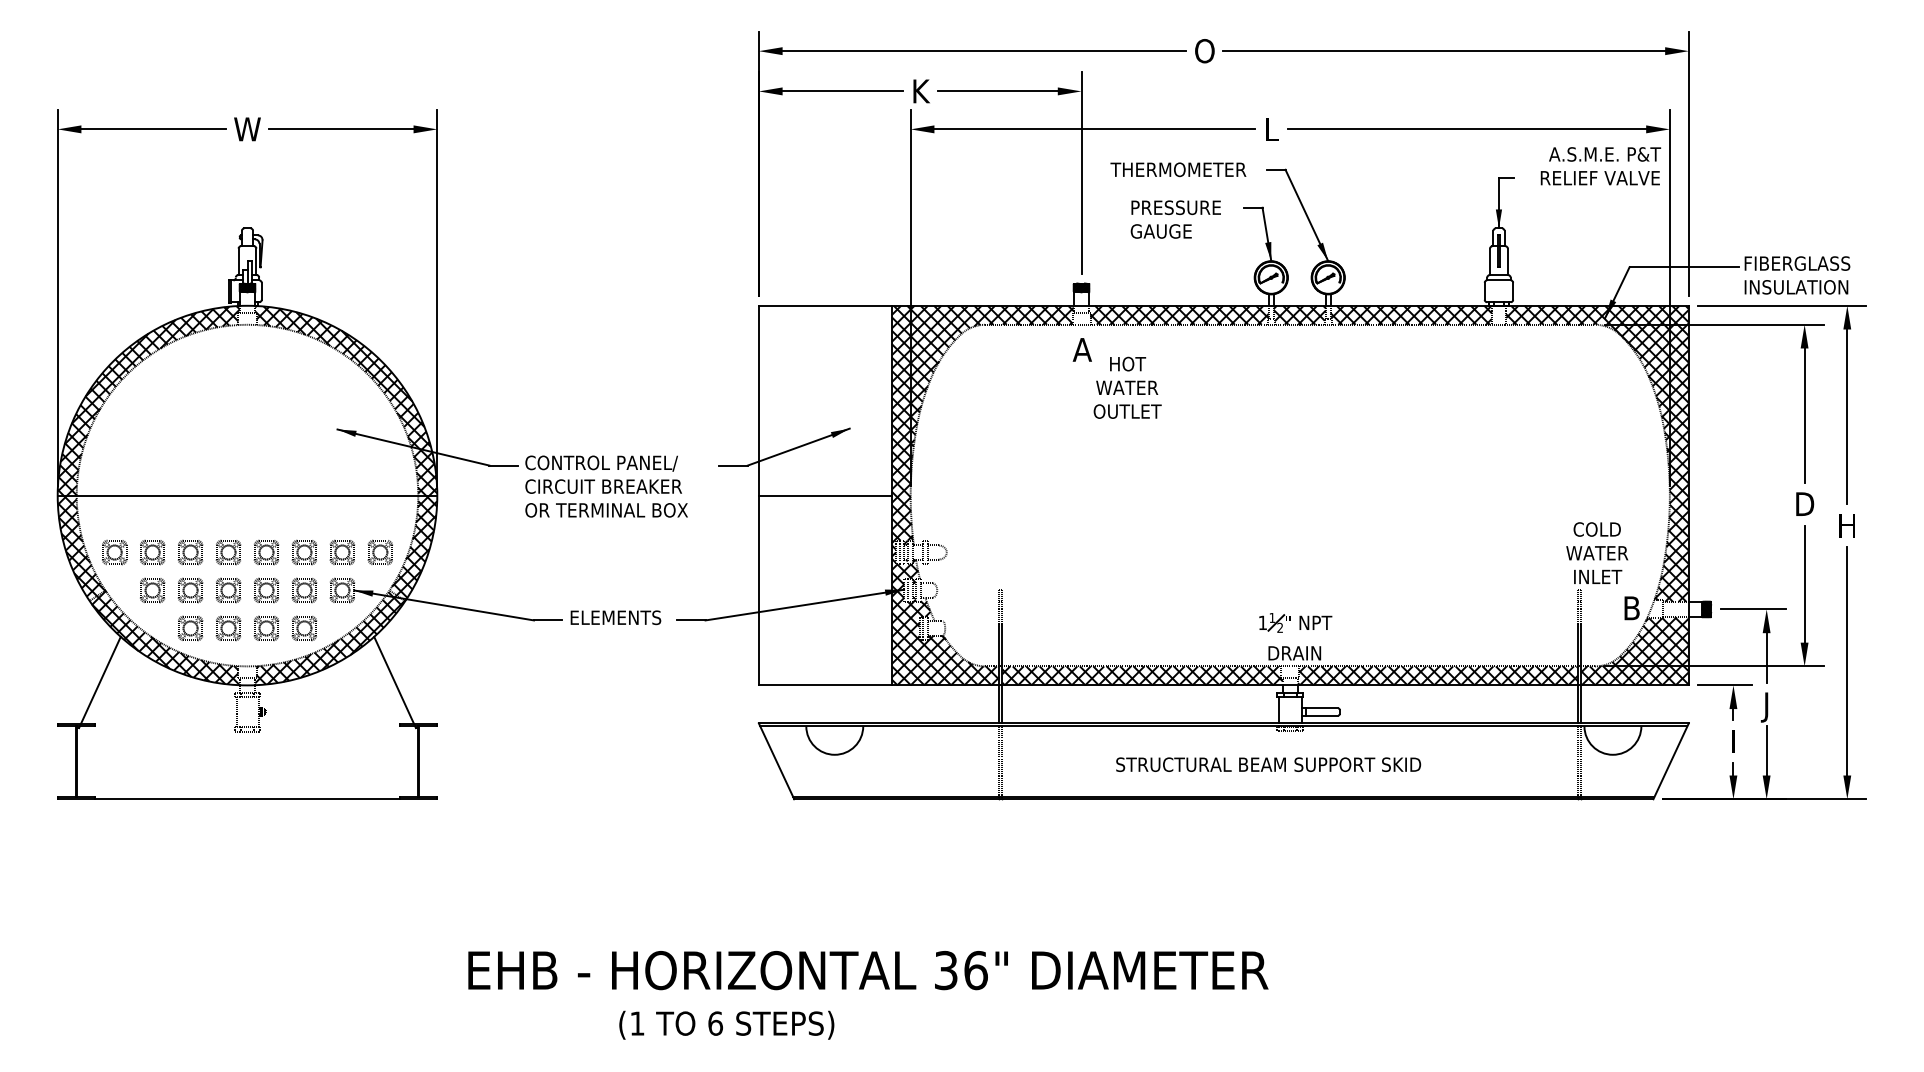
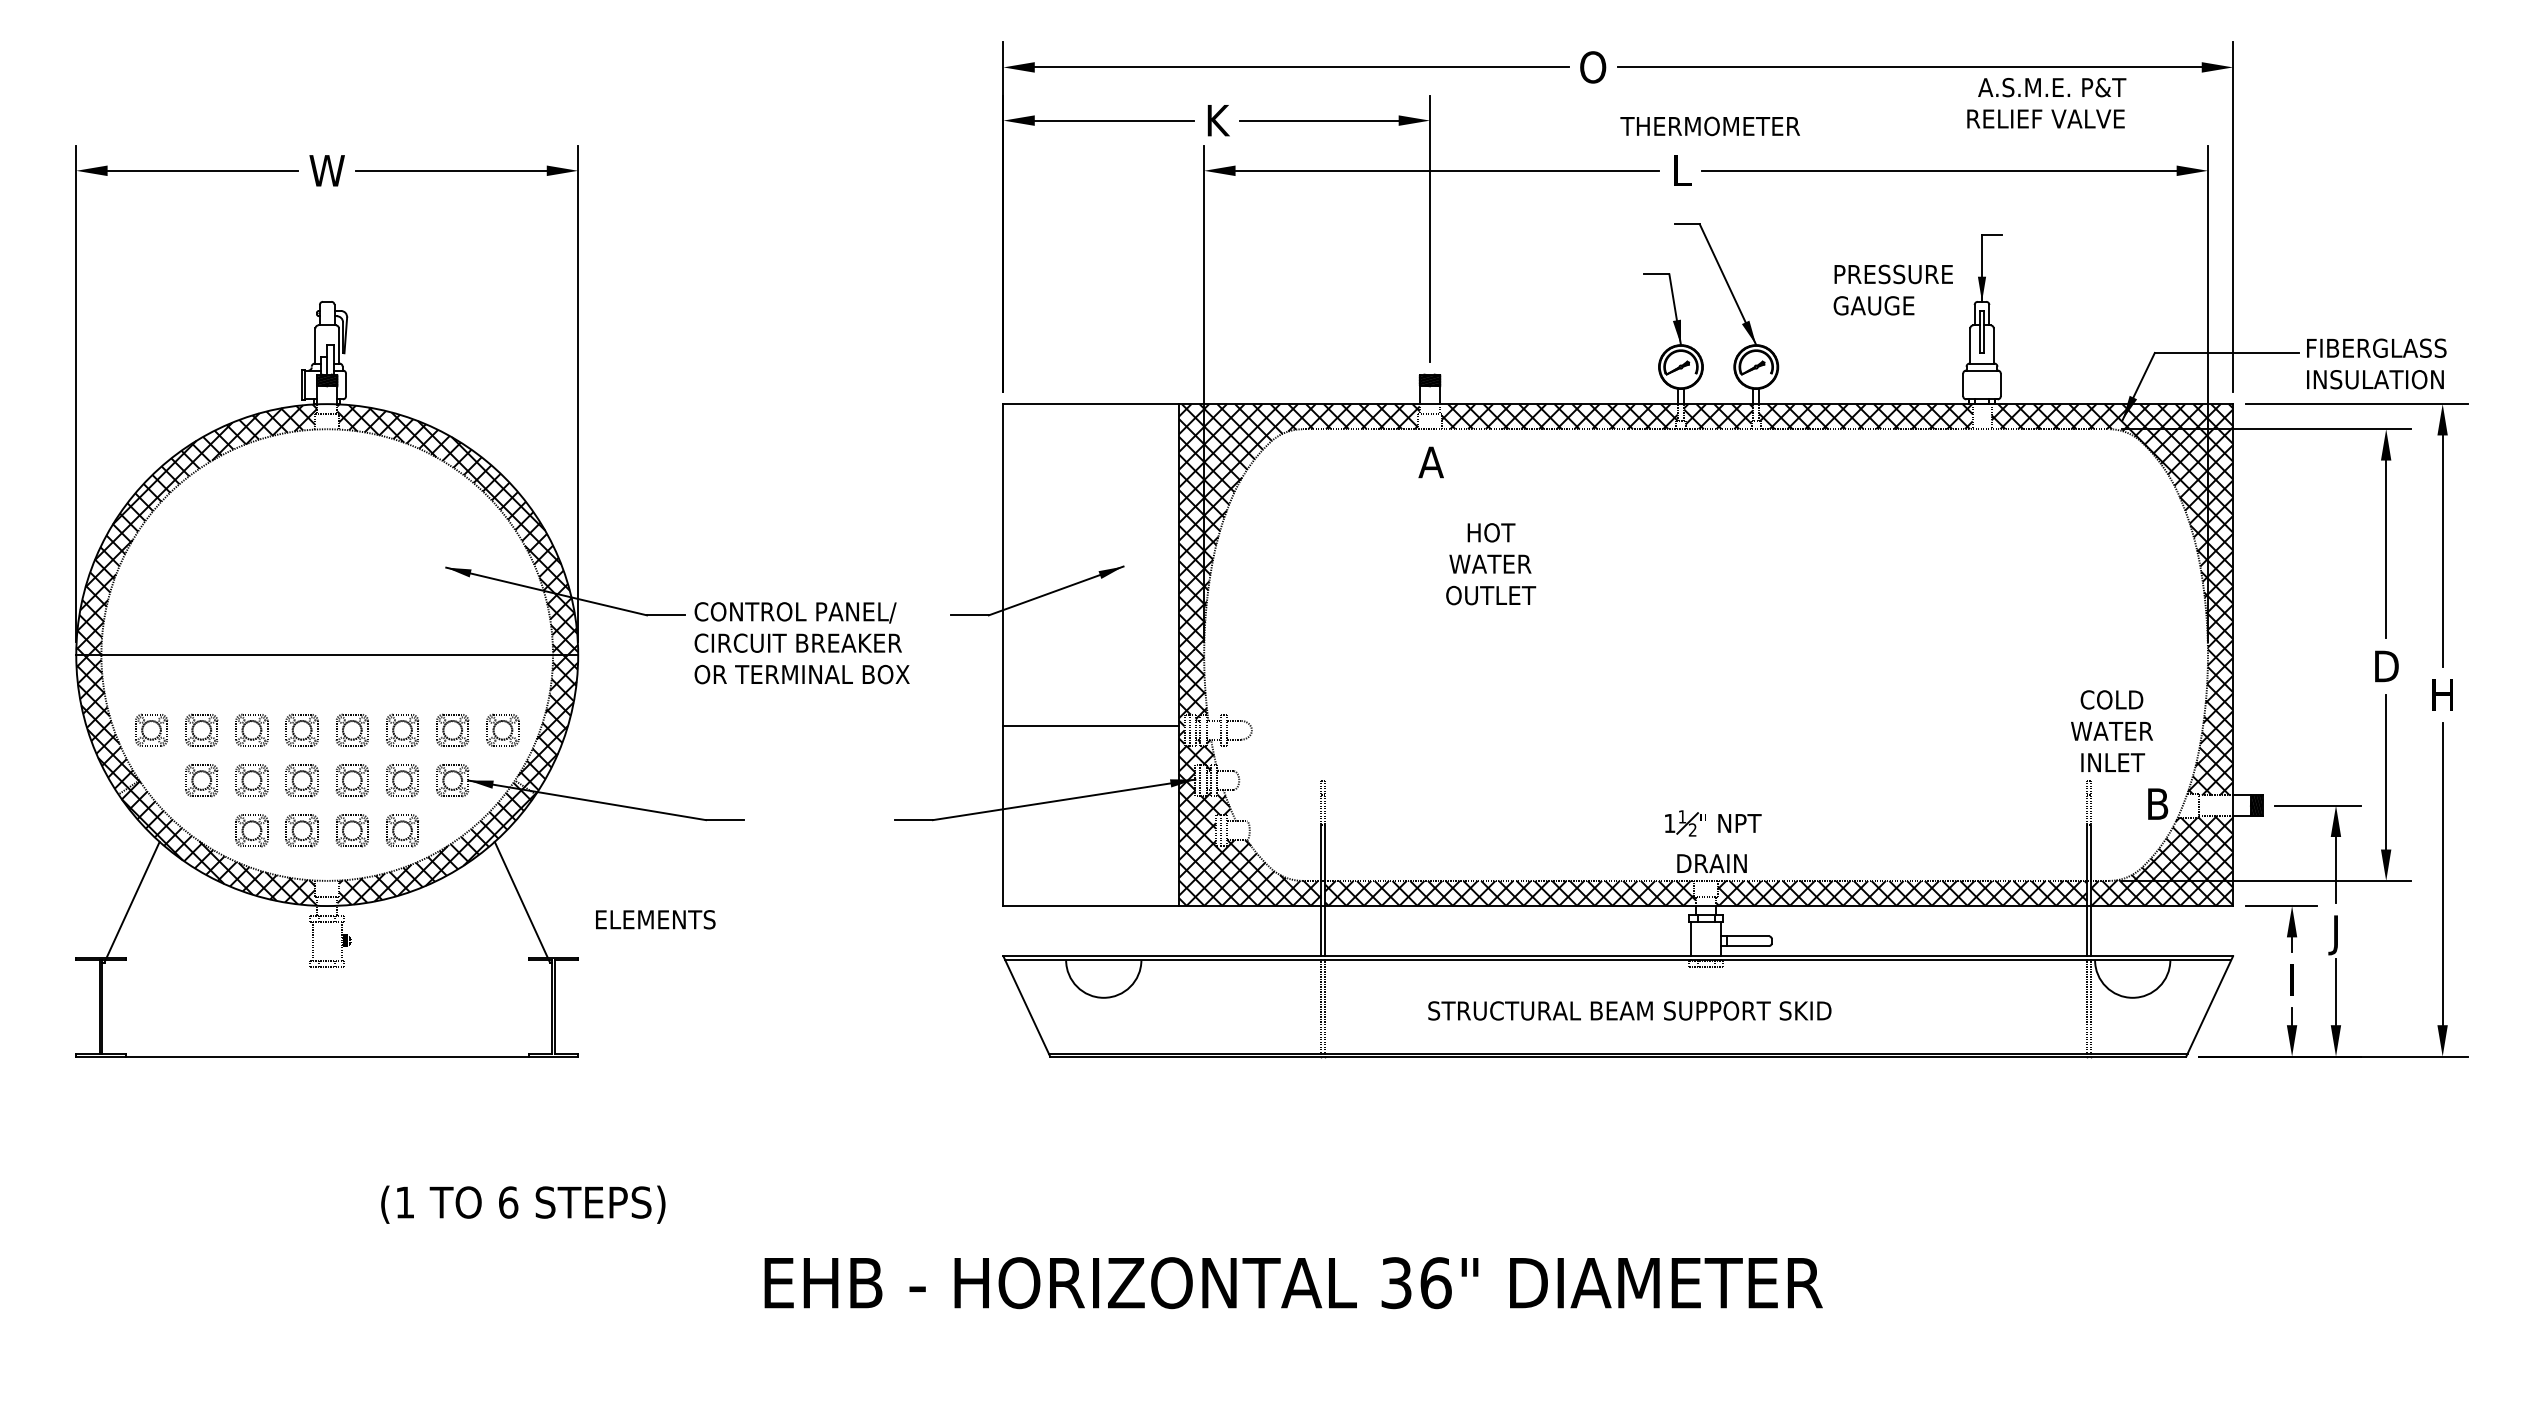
text: (1600, 166) -> (2046, 103), moved
text: (1178, 169) -> (1710, 126), moved
text: (1175, 219) -> (1892, 289), moved
text: (1127, 387) -> (1490, 563), moved
line: (824, 495) -> (1090, 726), moved
text: (615, 617) -> (655, 919), moved
text: (1268, 764) -> (1629, 1010), moved
text: (868, 970) -> (1293, 1283), moved
text: (726, 1024) -> (522, 1203), moved

